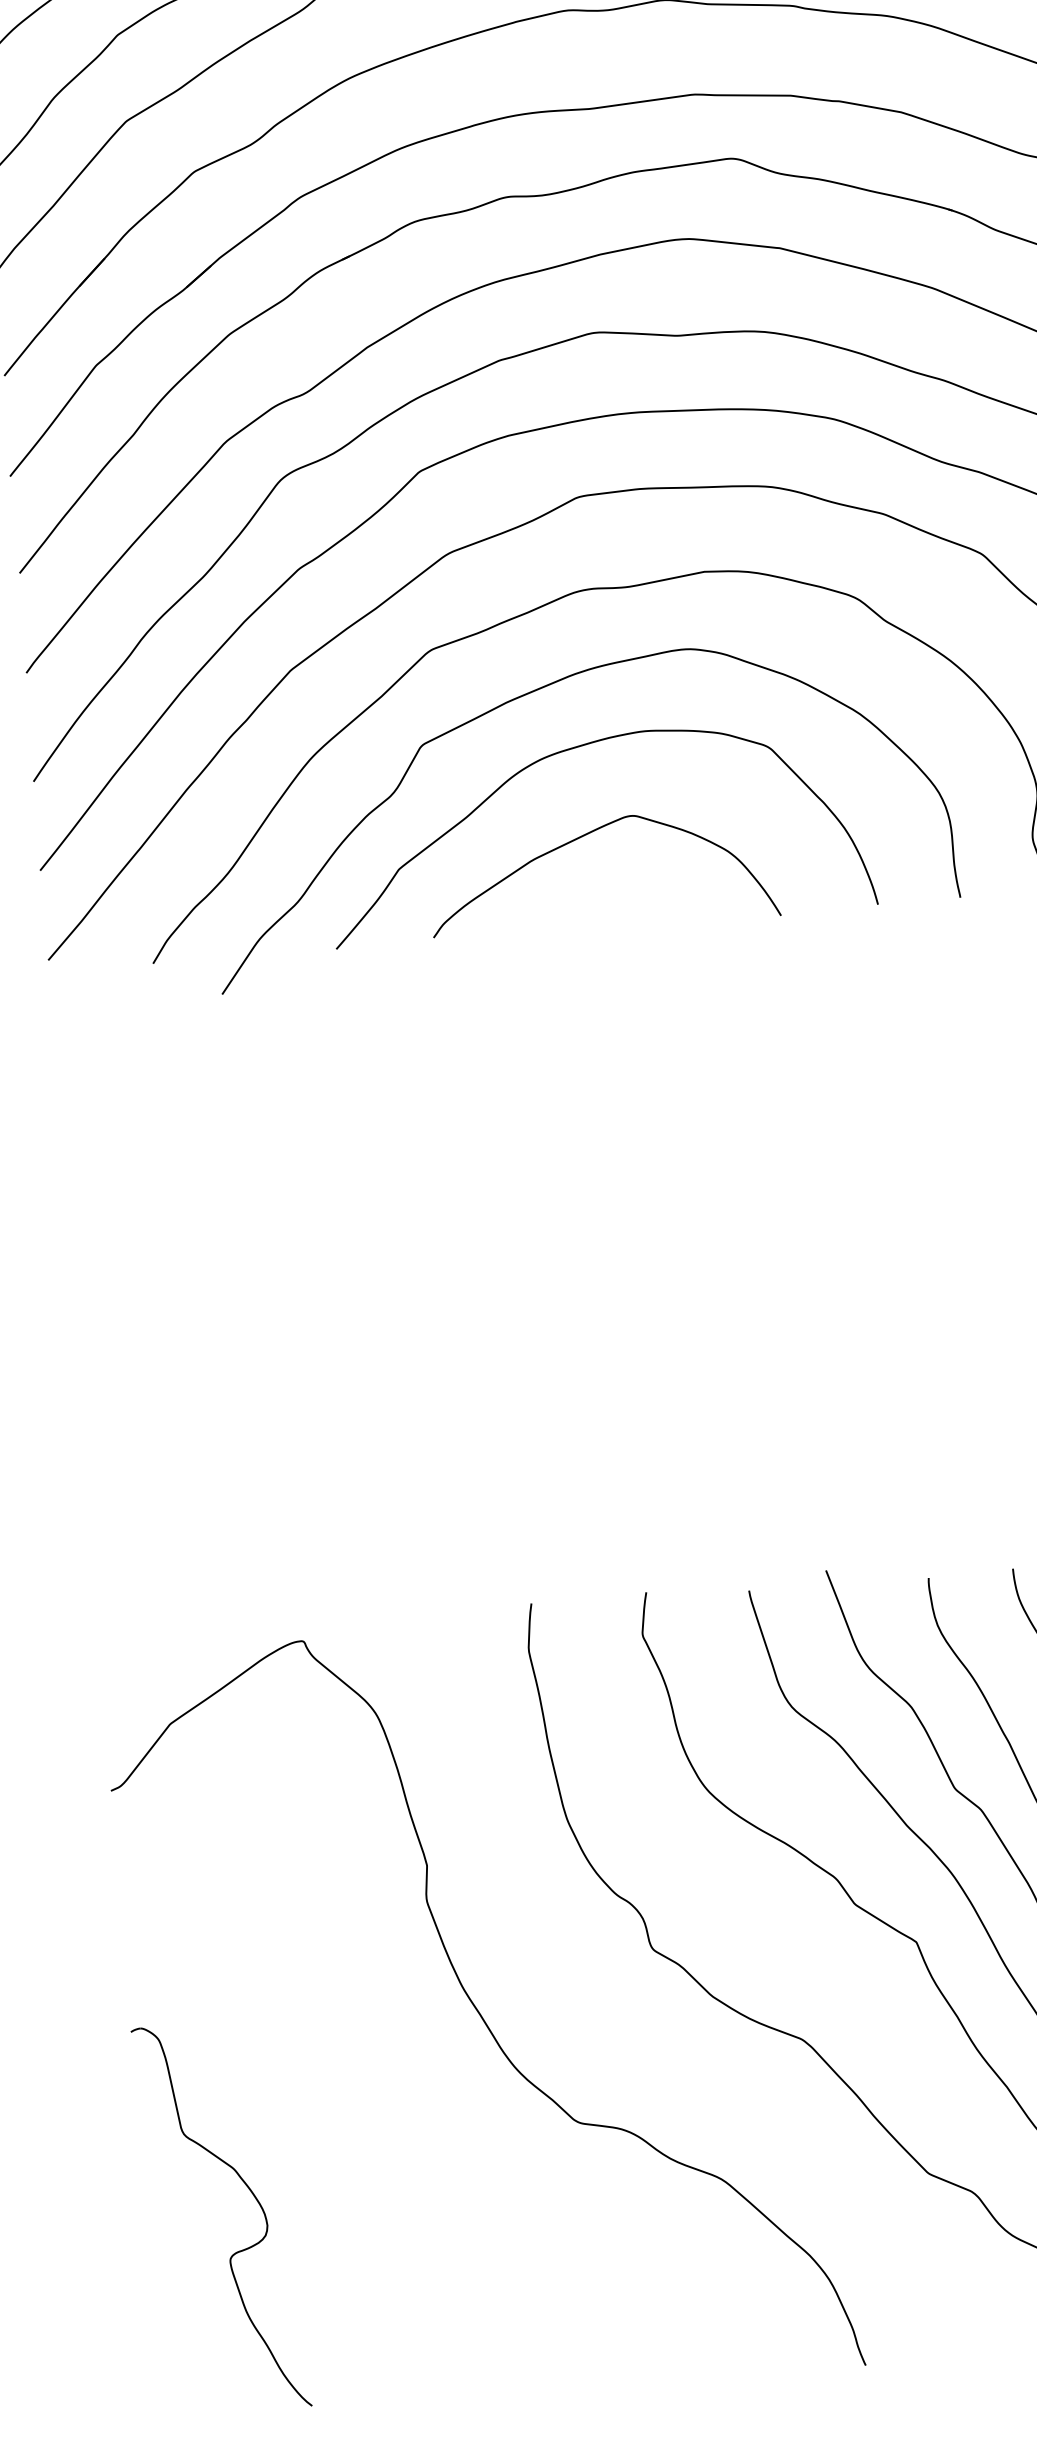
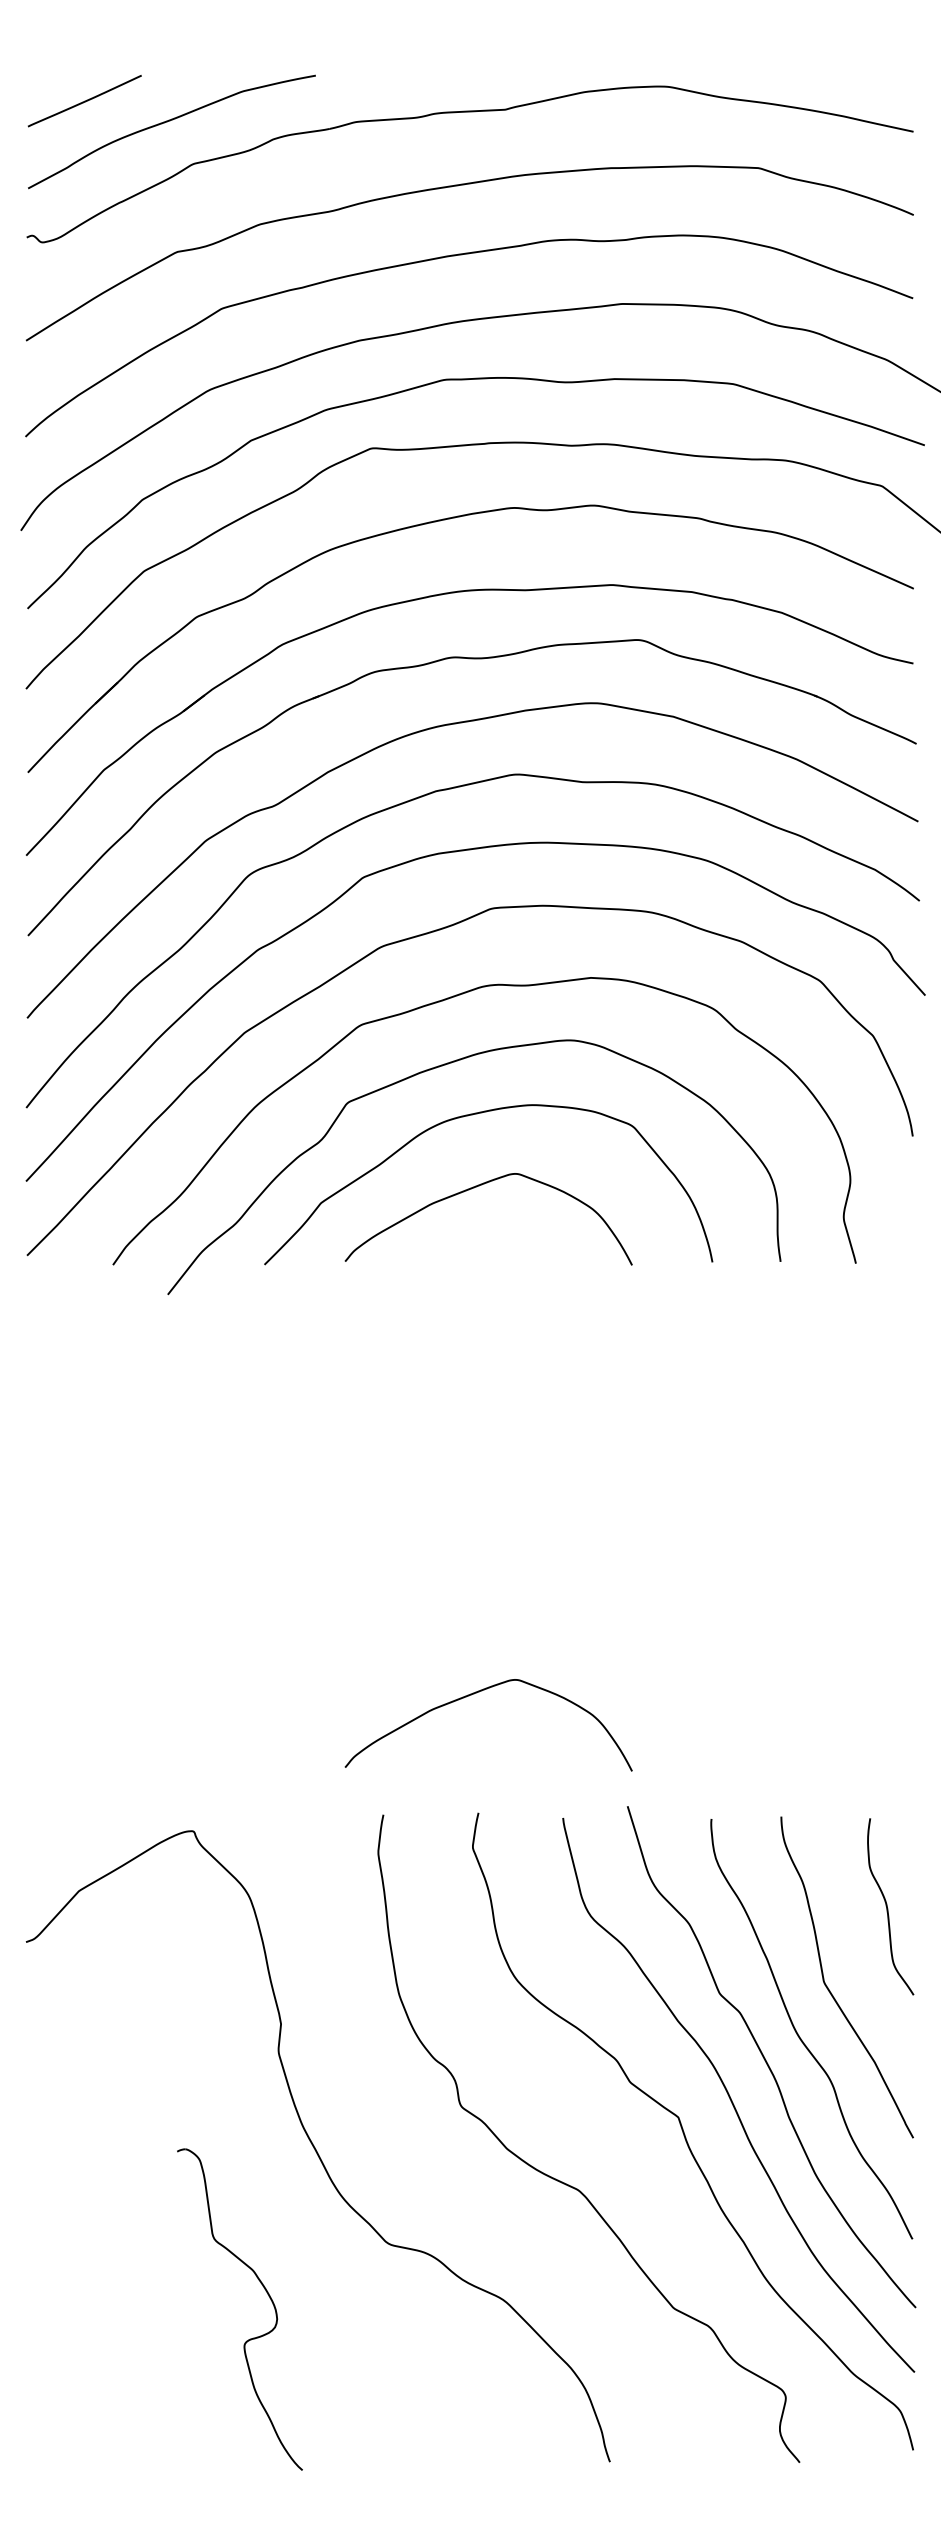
curve: (630, 1449) -> (474, 1694), added
part: (236, 2251) -> (250, 2338), moved

